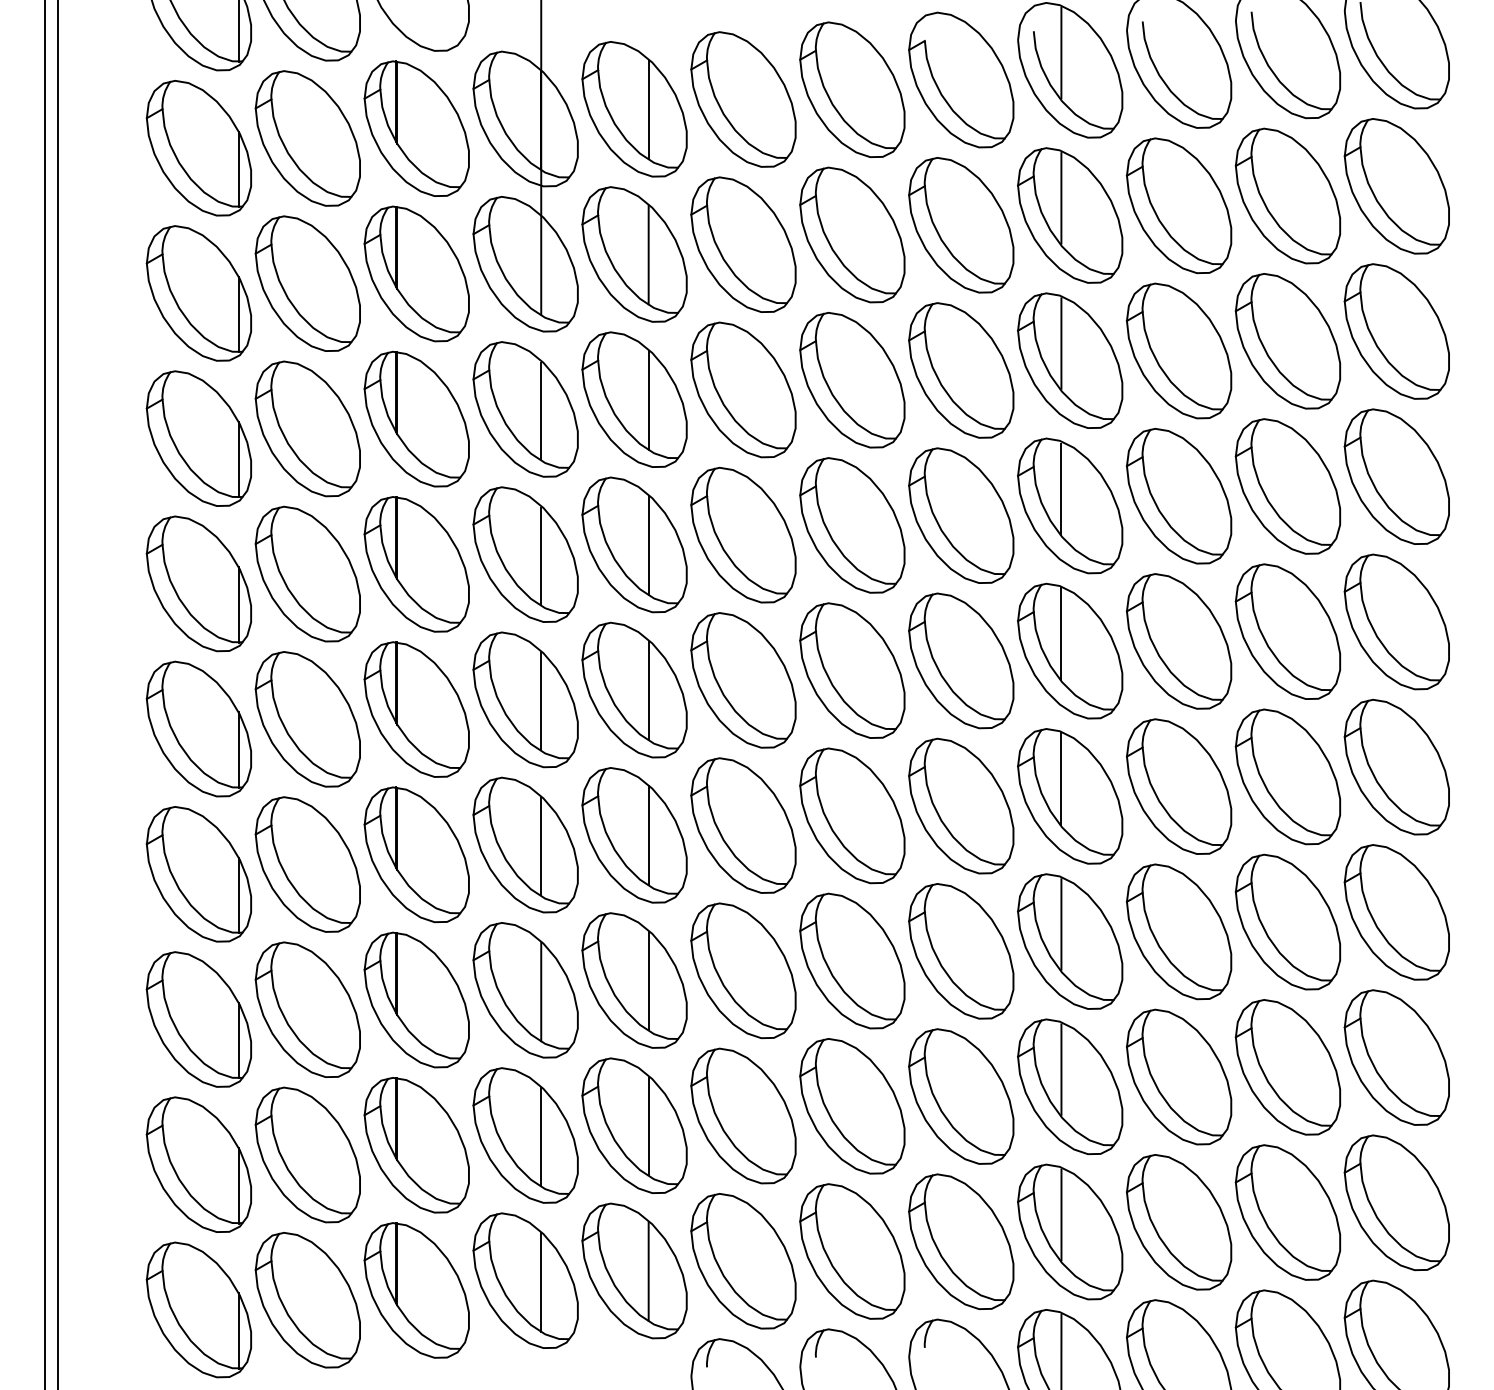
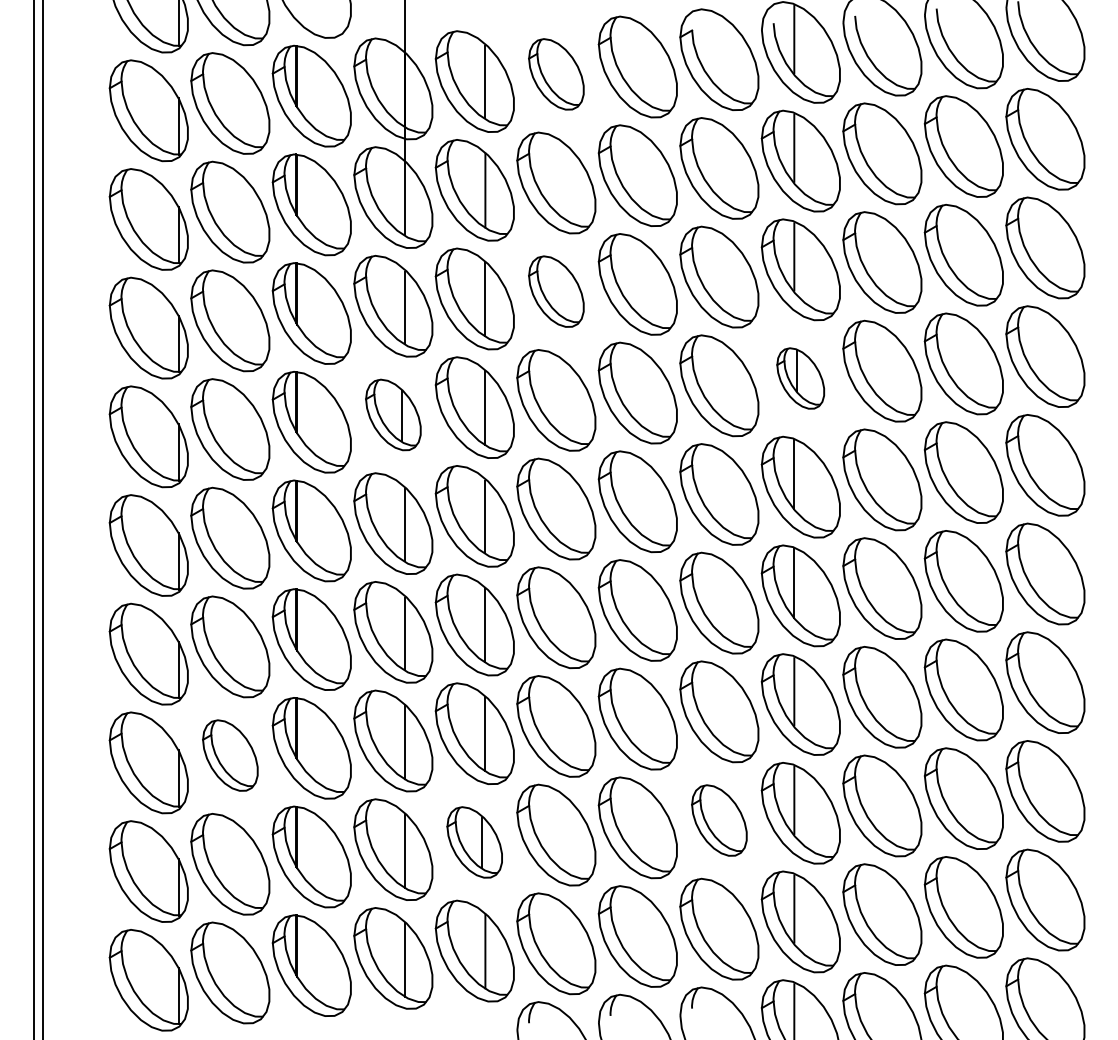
part: (743, 99) -> (556, 74), size x0.7
part: (743, 389) -> (556, 291), size x0.7
part: (1069, 505) -> (800, 378), size x0.6
part: (525, 554) -> (393, 414), size x0.7
part: (308, 1009) -> (230, 755), size x0.7
part: (961, 1096) -> (719, 820), size x0.7
part: (634, 1125) -> (474, 842), size x0.7

